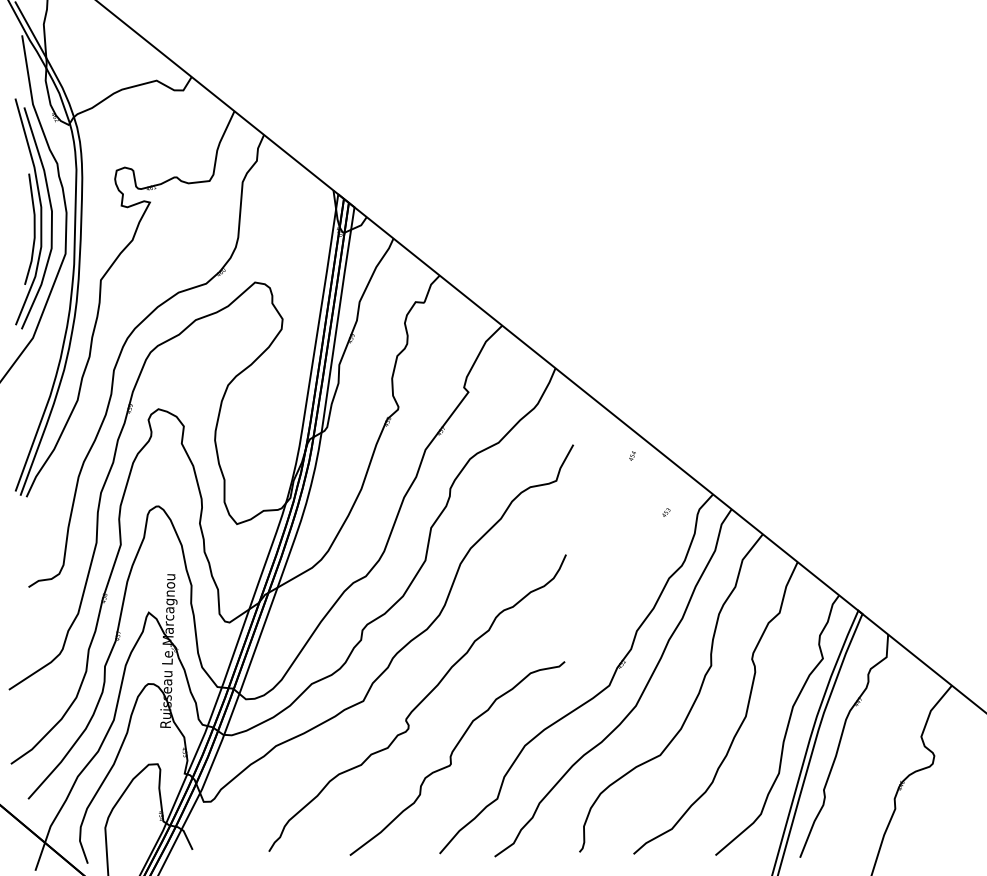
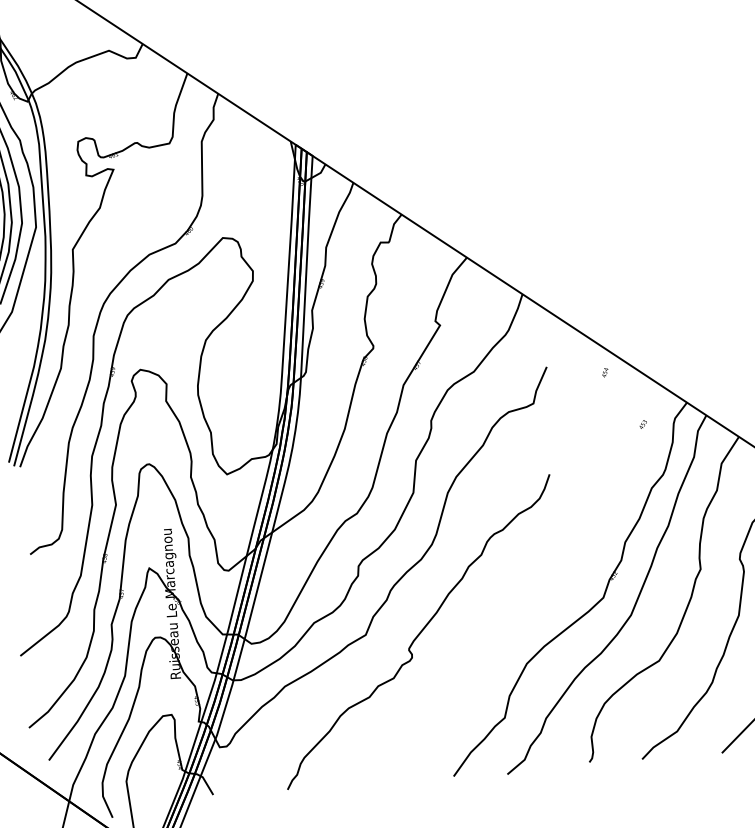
part: (457, 758) -> (462, 682), removed

